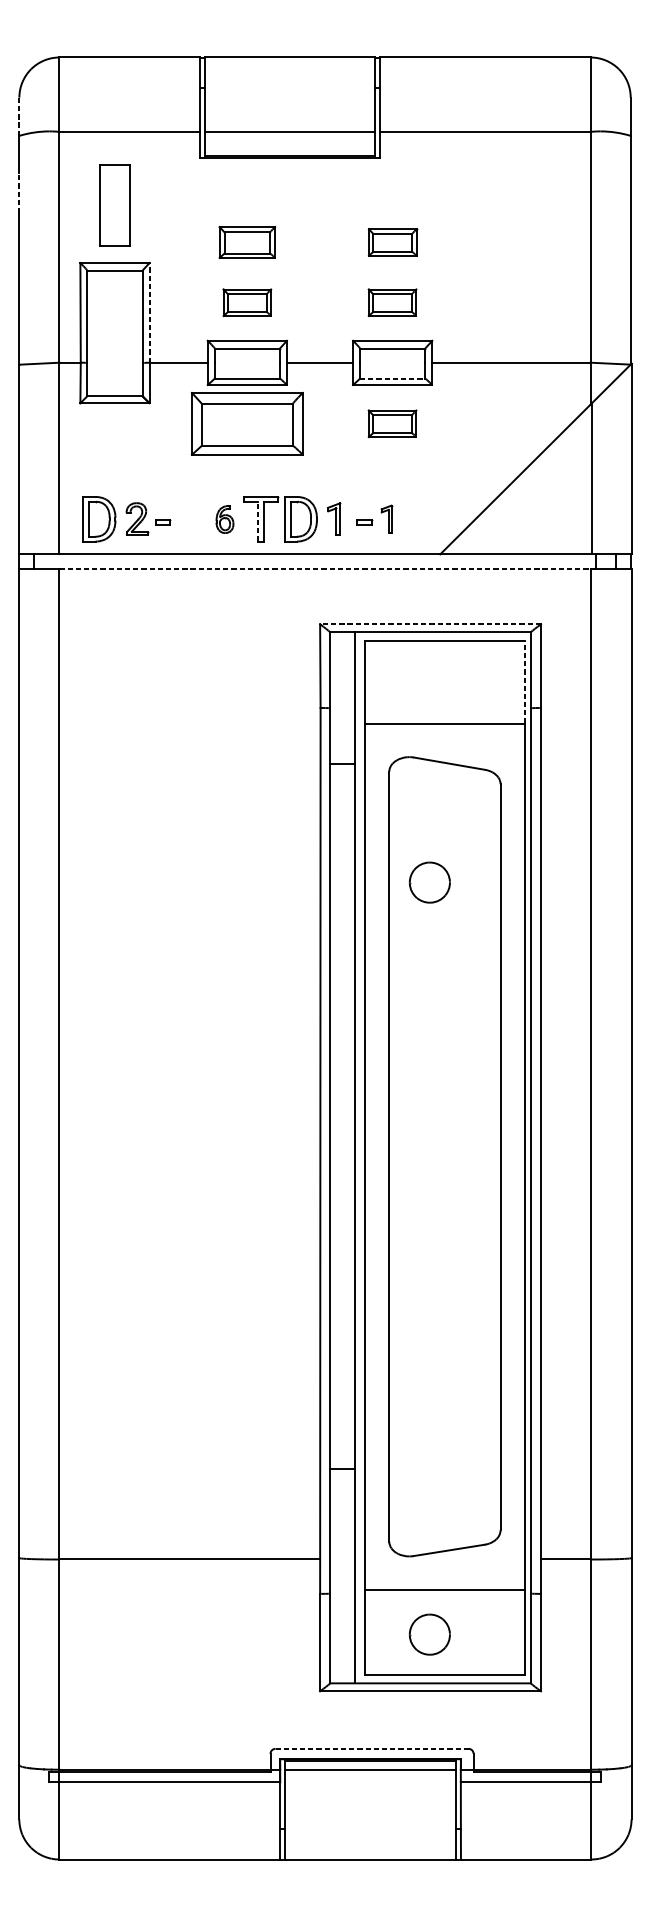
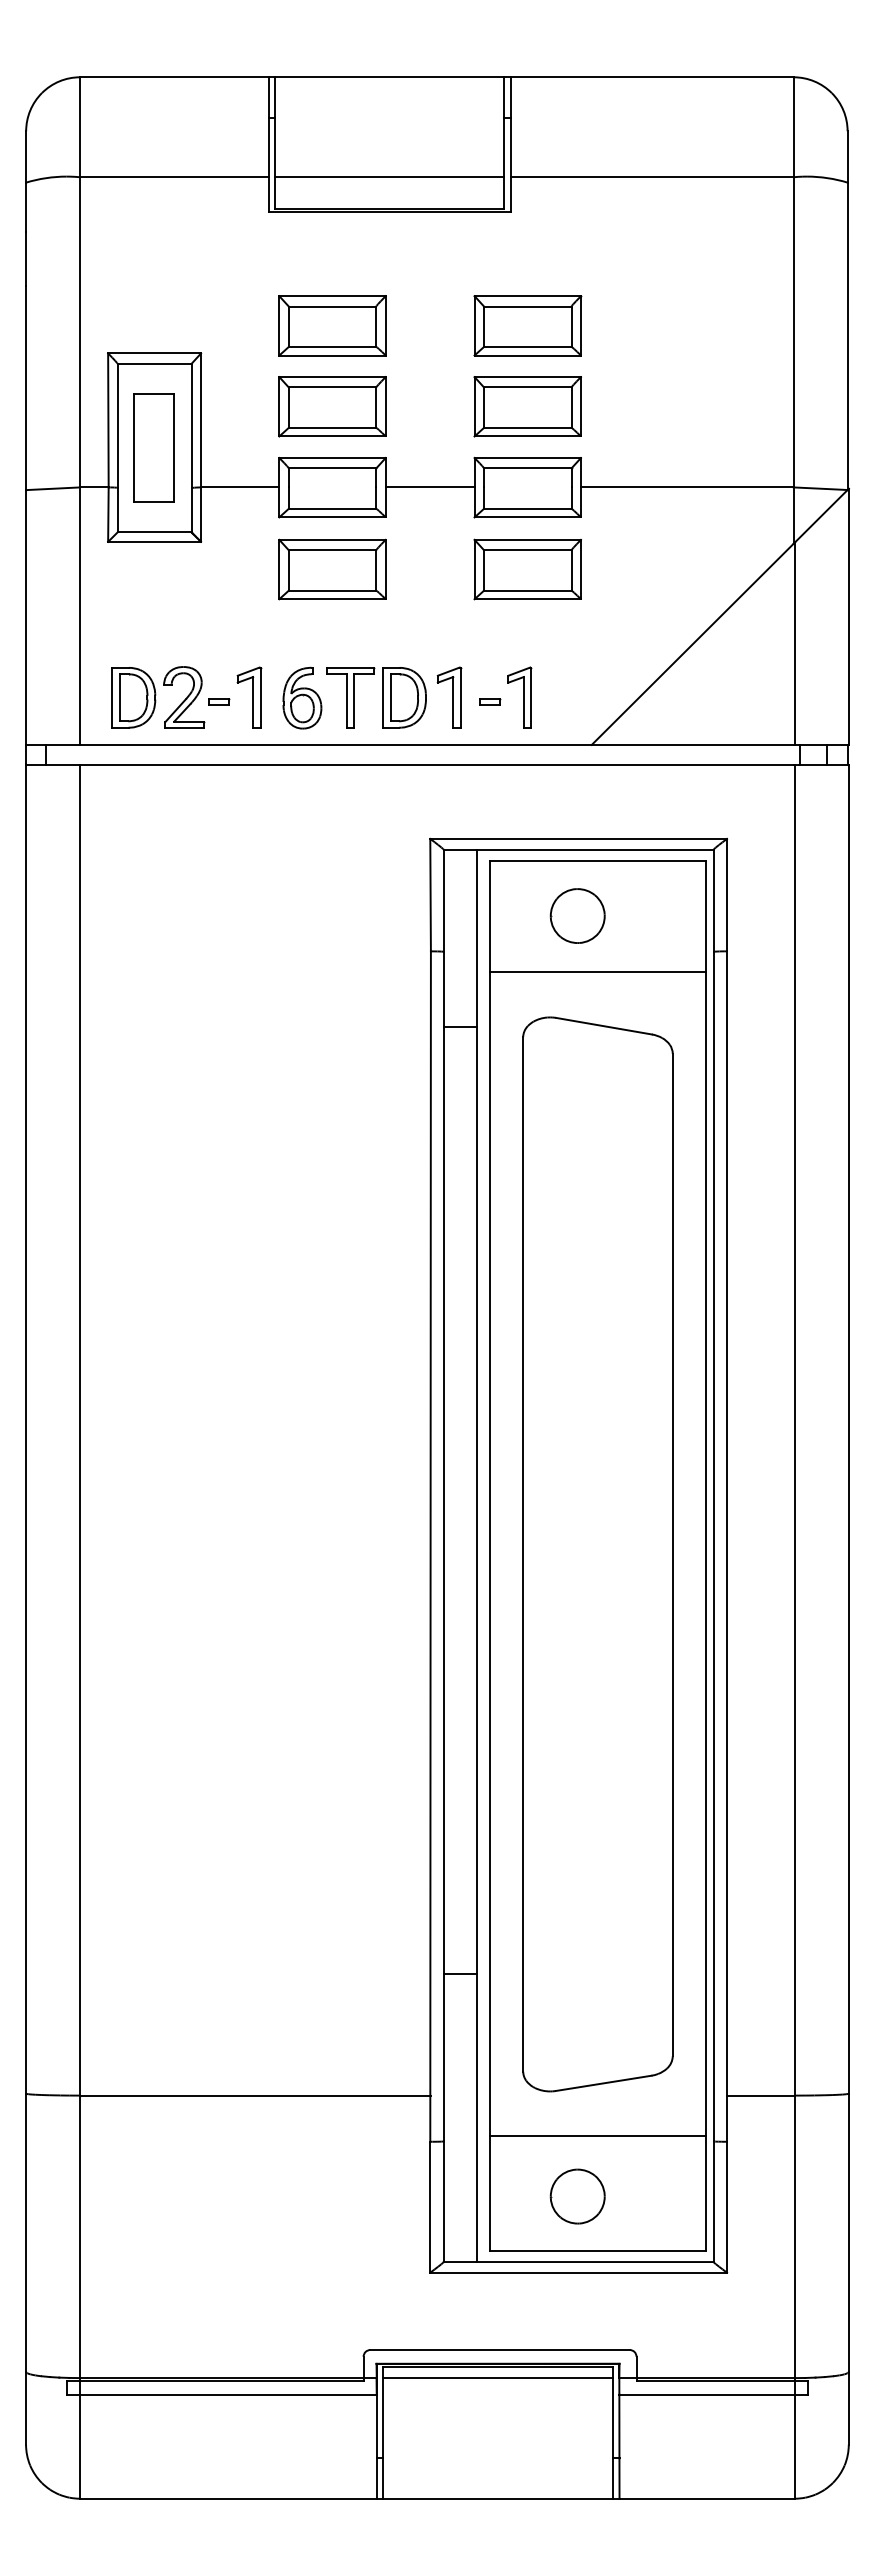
line: (19, 116) -> (26, 156), dashed -> solid
line: (19, 193) -> (26, 259), dashed -> solid
part: (114, 204) -> (153, 447), moved
part: (247, 242) -> (332, 325), size x1.43
part: (392, 242) -> (527, 325), size x1.67
part: (247, 302) -> (332, 406), size x1.67
part: (392, 302) -> (527, 406), size x1.67
line: (149, 312) -> (201, 420), dashed -> solid
line: (392, 378) -> (527, 508), dashed -> solid
part: (247, 423) -> (332, 569), size x0.71
part: (392, 423) -> (527, 569), size x1.67
part: (137, 519) -> (184, 697), size x1.43
part: (185, 519) -> (249, 697), added
part: (225, 519) -> (302, 697), size x1.67
part: (334, 519) -> (449, 697), size x1.43
part: (386, 519) -> (519, 697), size x1.67
line: (257, 522) -> (346, 701), dashed -> solid
line: (324, 569) -> (436, 765), dashed -> solid
line: (430, 623) -> (578, 838), dashed -> solid
line: (524, 682) -> (705, 916), dashed -> solid
part: (429, 882) -> (577, 915), moved
line: (372, 1749) -> (500, 2350), dashed -> solid

